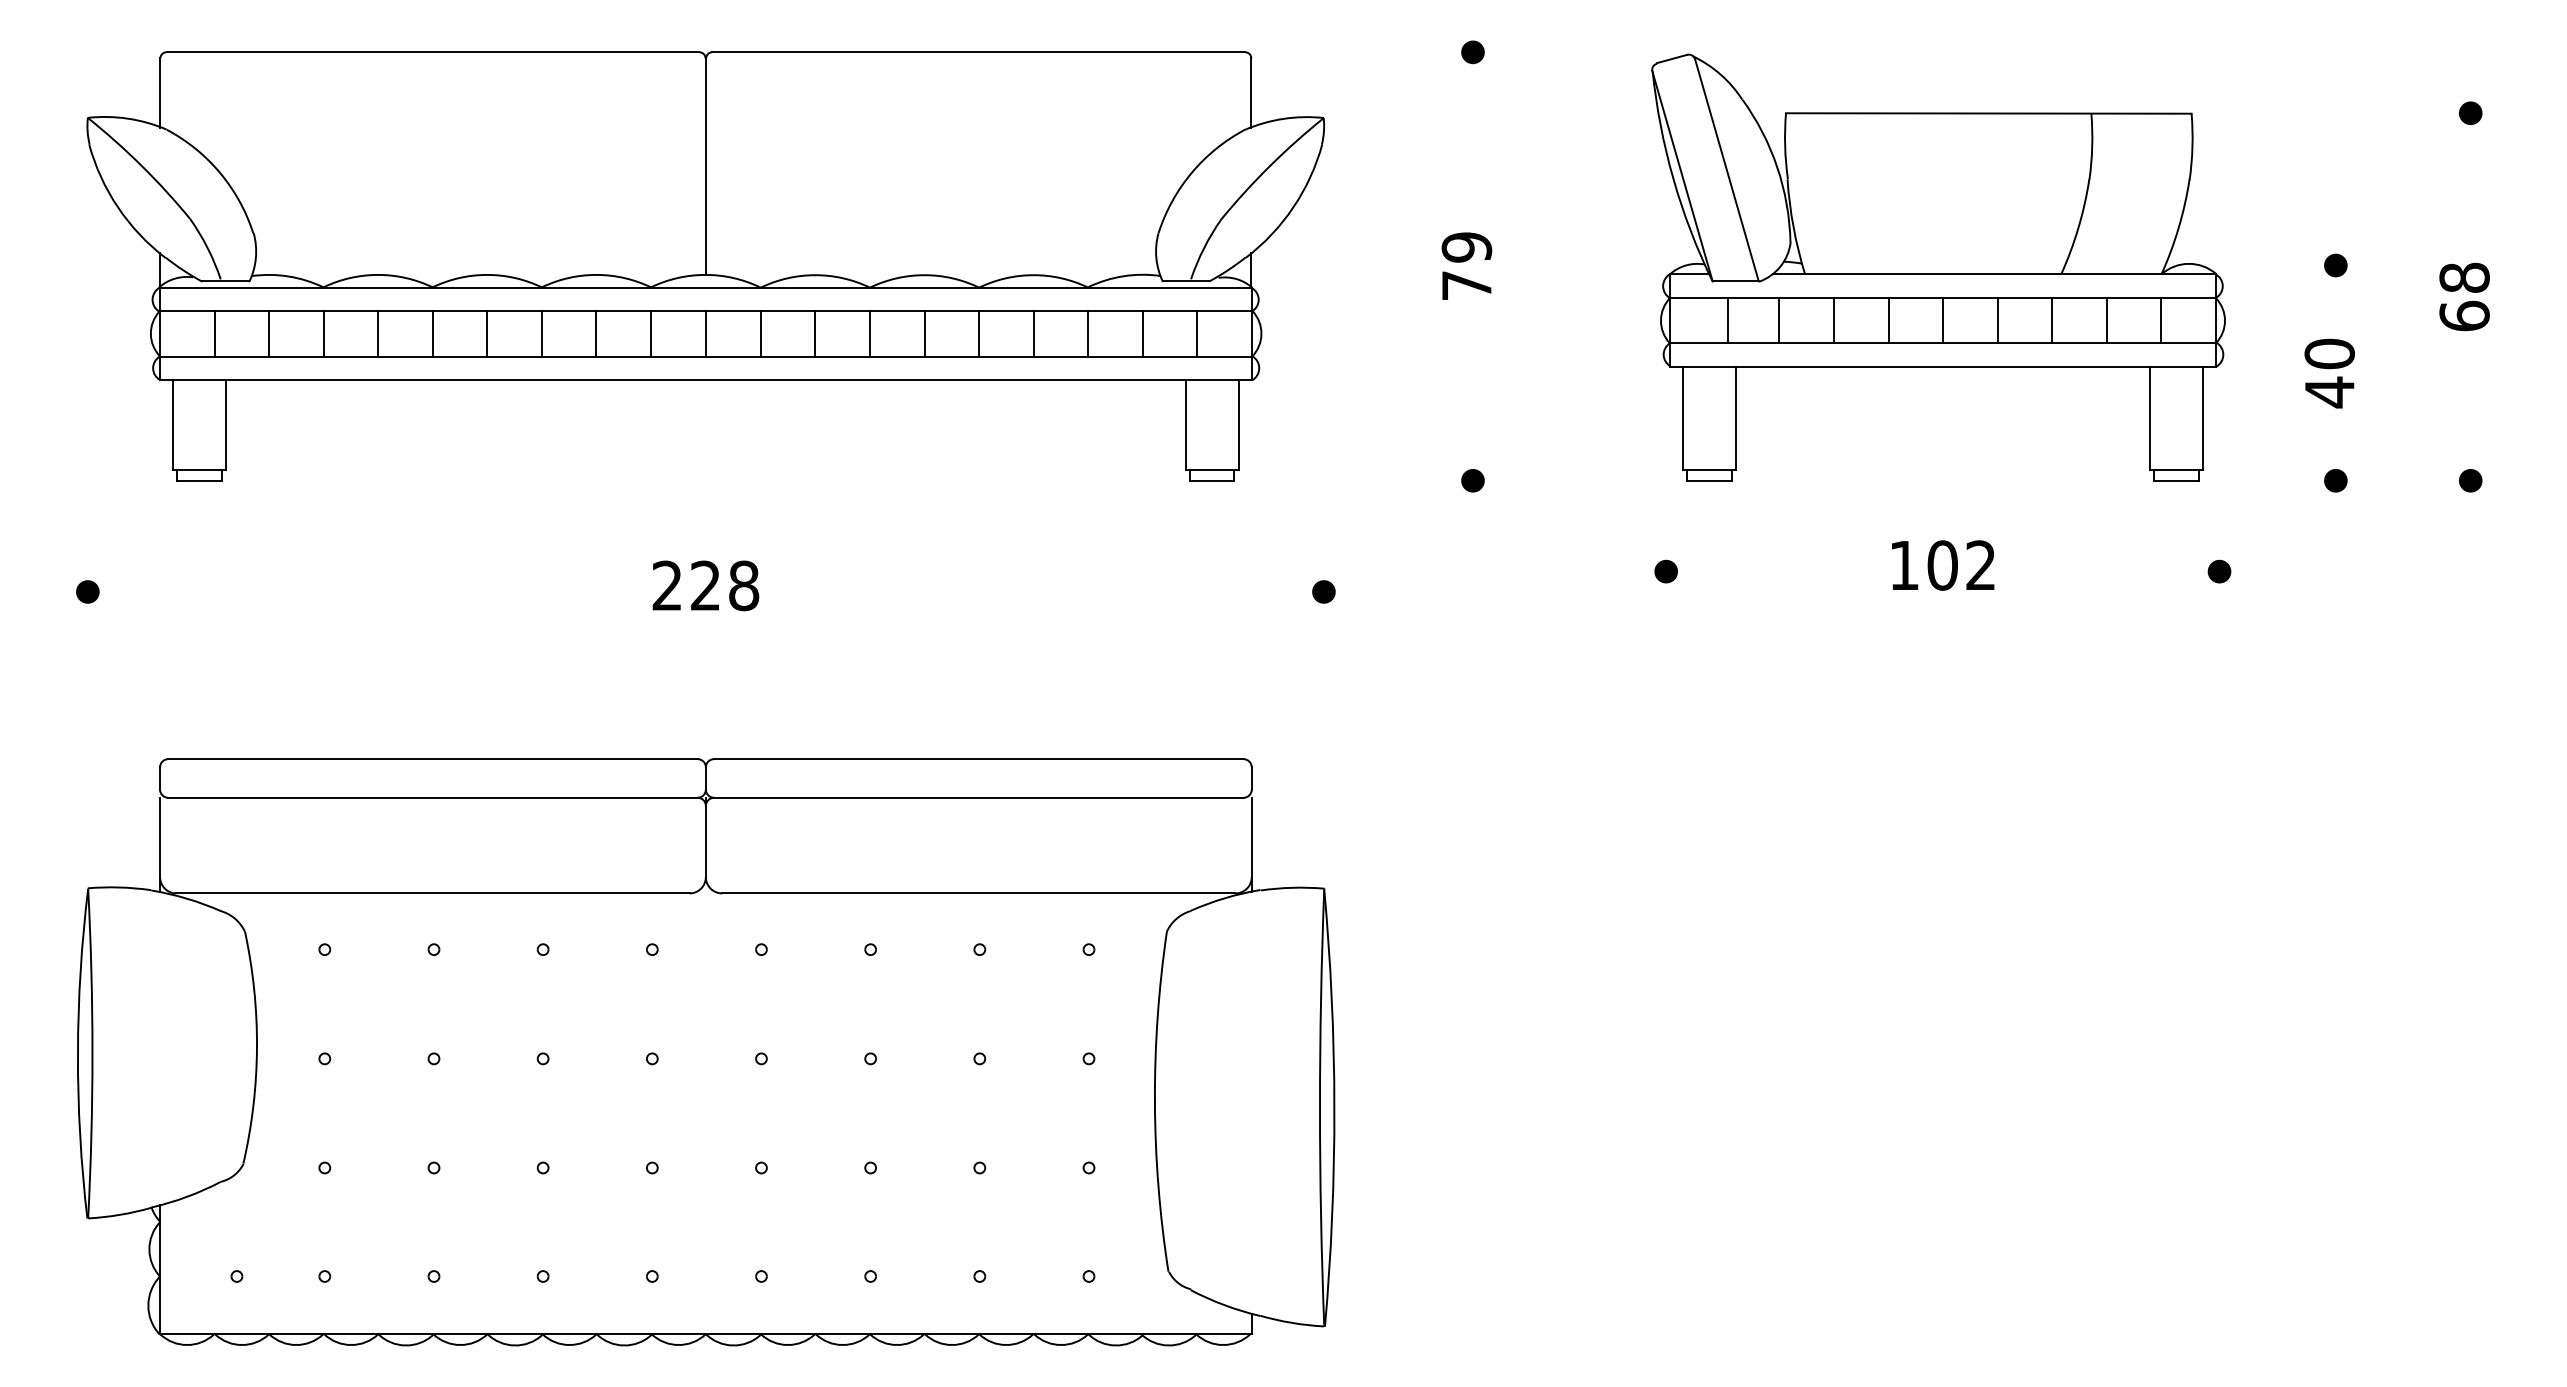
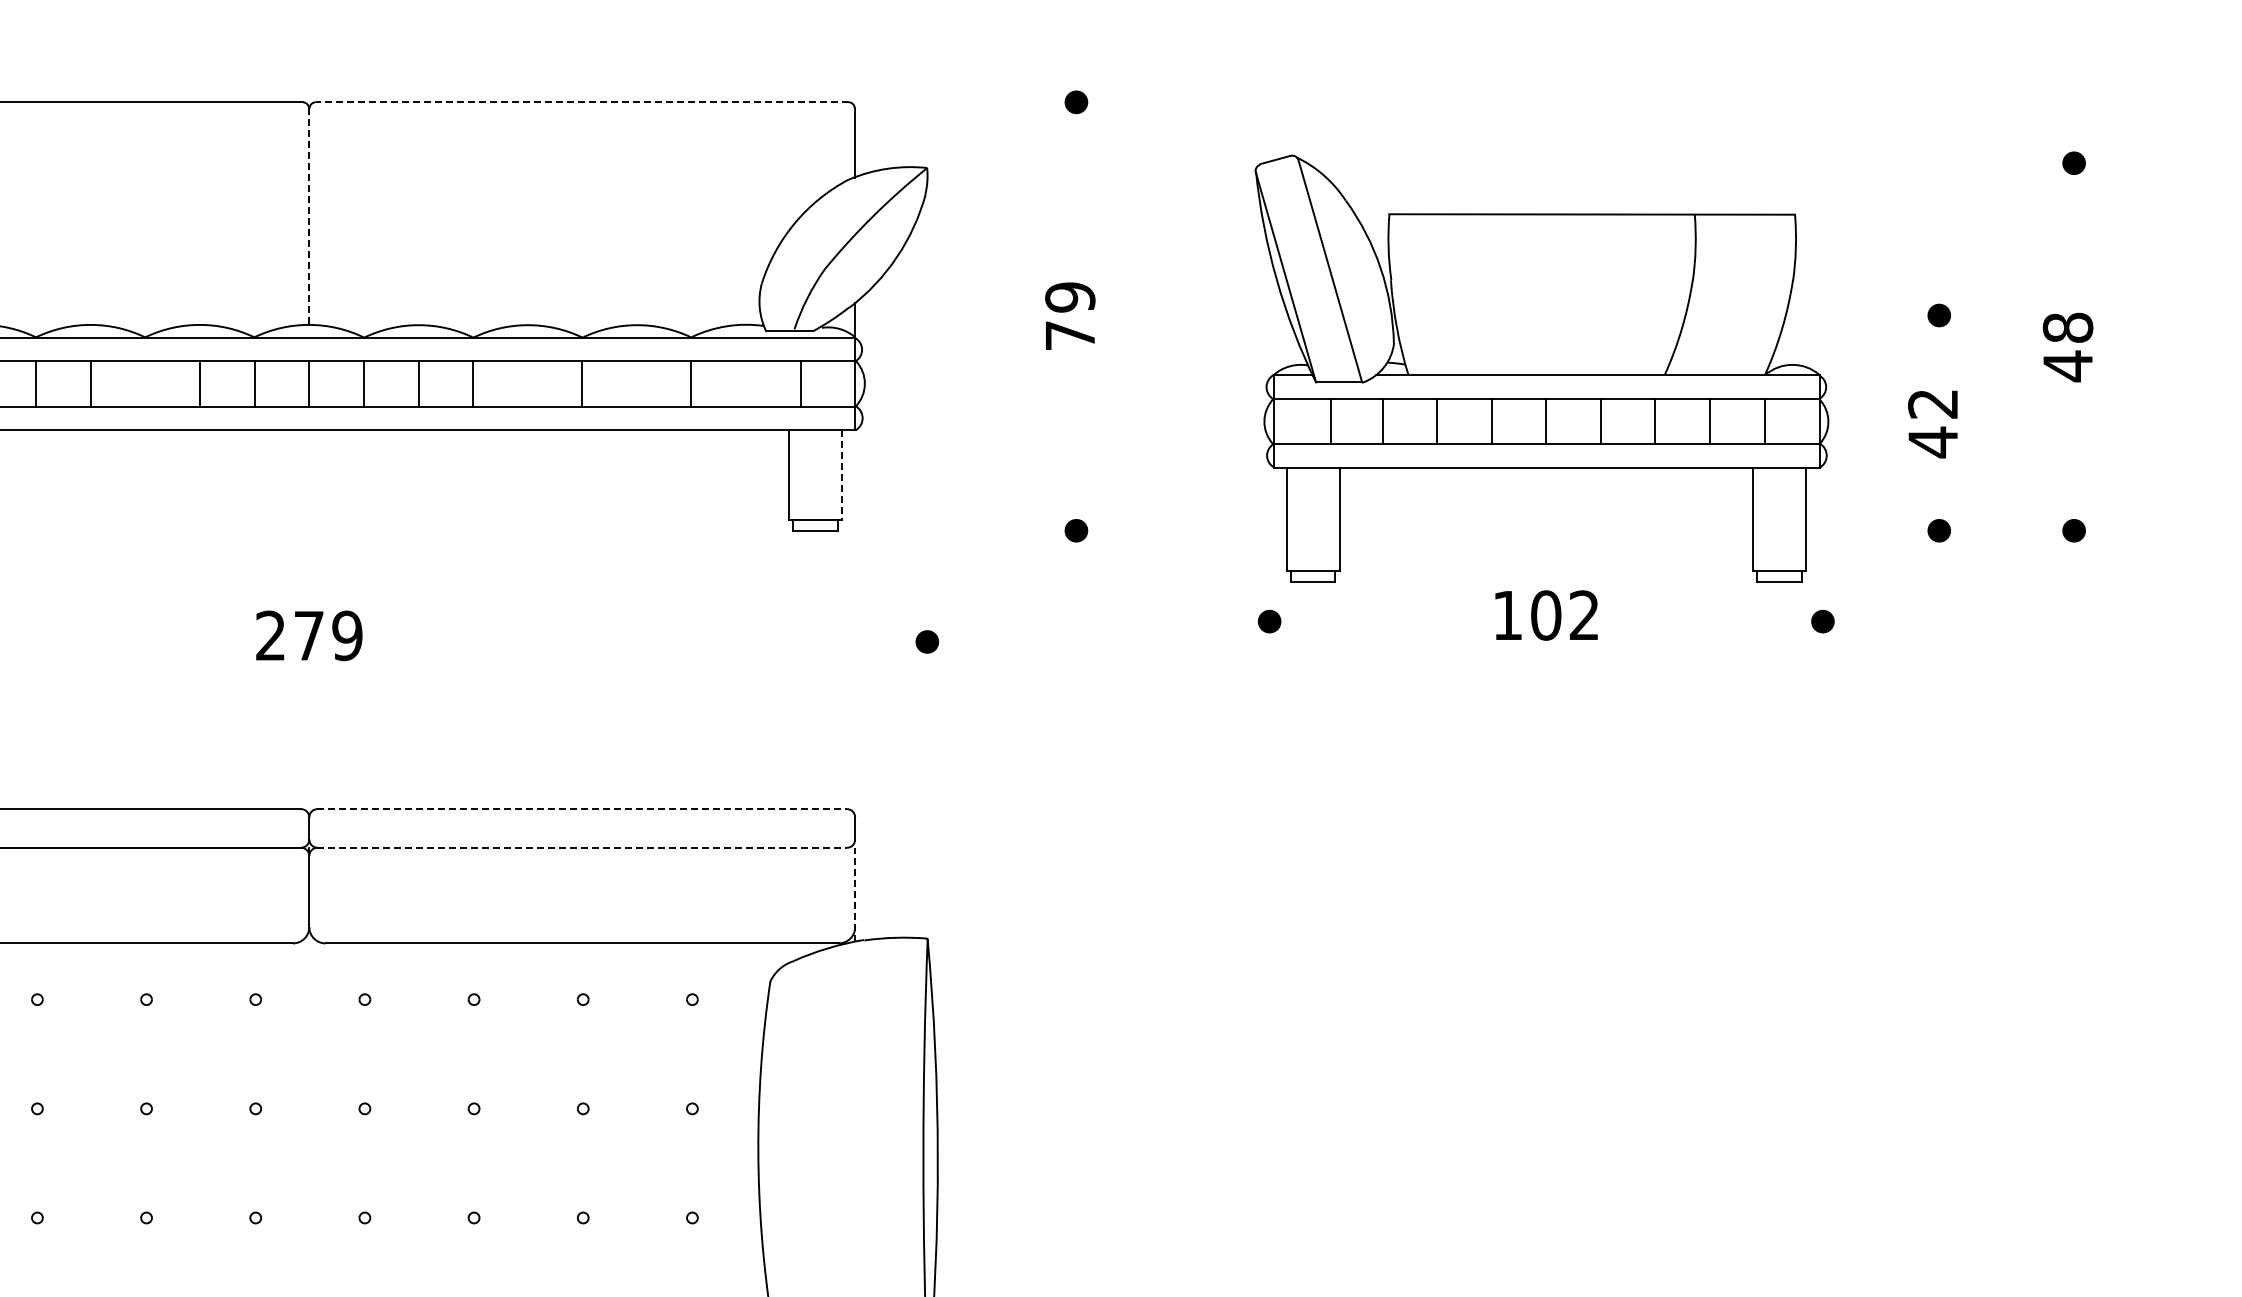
line: (978, 52) -> (581, 102), solid -> dashed
line: (705, 167) -> (308, 217), solid -> dashed
part: (1938, 267) -> (1541, 368), moved
text: (2464, 316) -> (2067, 366), 68 -> 48
line: (542, 333) -> (145, 383), removed
line: (924, 333) -> (527, 383), removed
line: (1033, 333) -> (636, 383), removed
line: (1142, 333) -> (745, 383), removed
text: (2329, 353) -> (1932, 403), 40 -> 42
line: (1238, 425) -> (841, 475), solid -> dashed
text: (725, 585) -> (328, 635), 228 -> 279
line: (978, 759) -> (581, 809), solid -> dashed
line: (978, 797) -> (581, 847), solid -> dashed
line: (1251, 844) -> (854, 894), solid -> dashed

